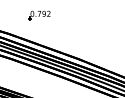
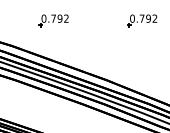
part: (104, 15) -> (142, 20), added

